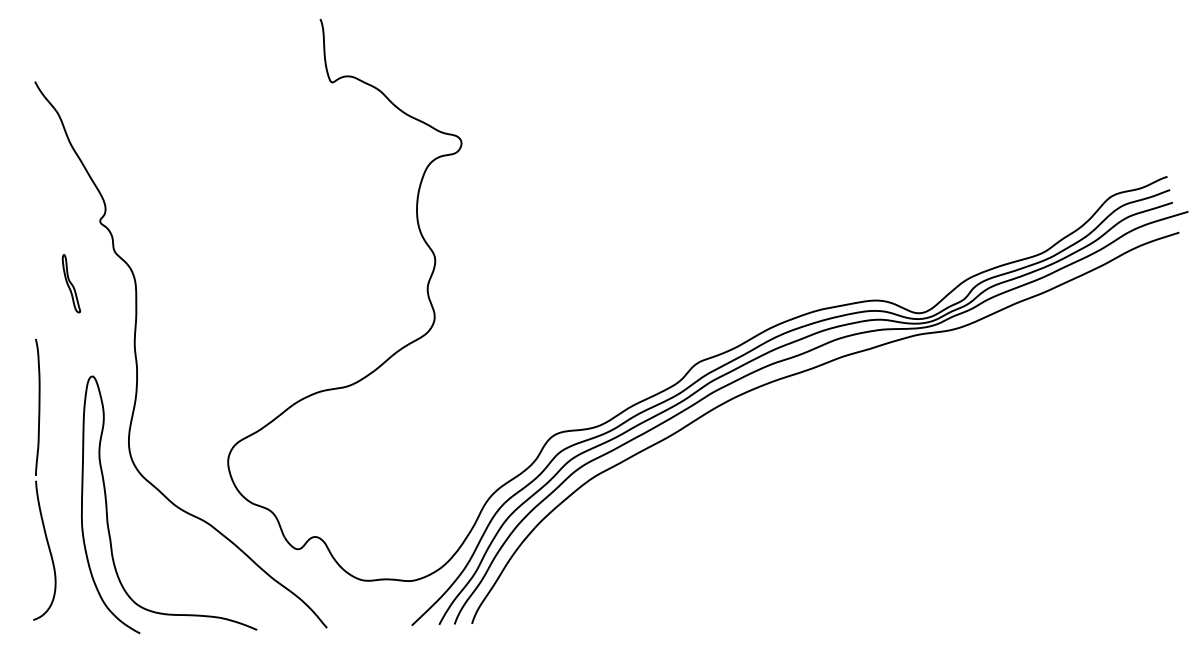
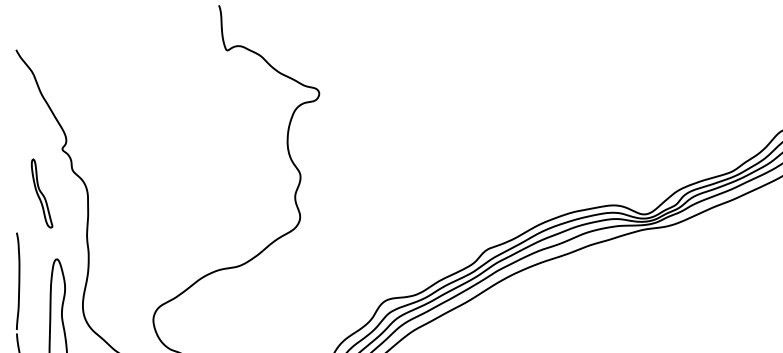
part: (71, 283) -> (42, 193), size x1.67

